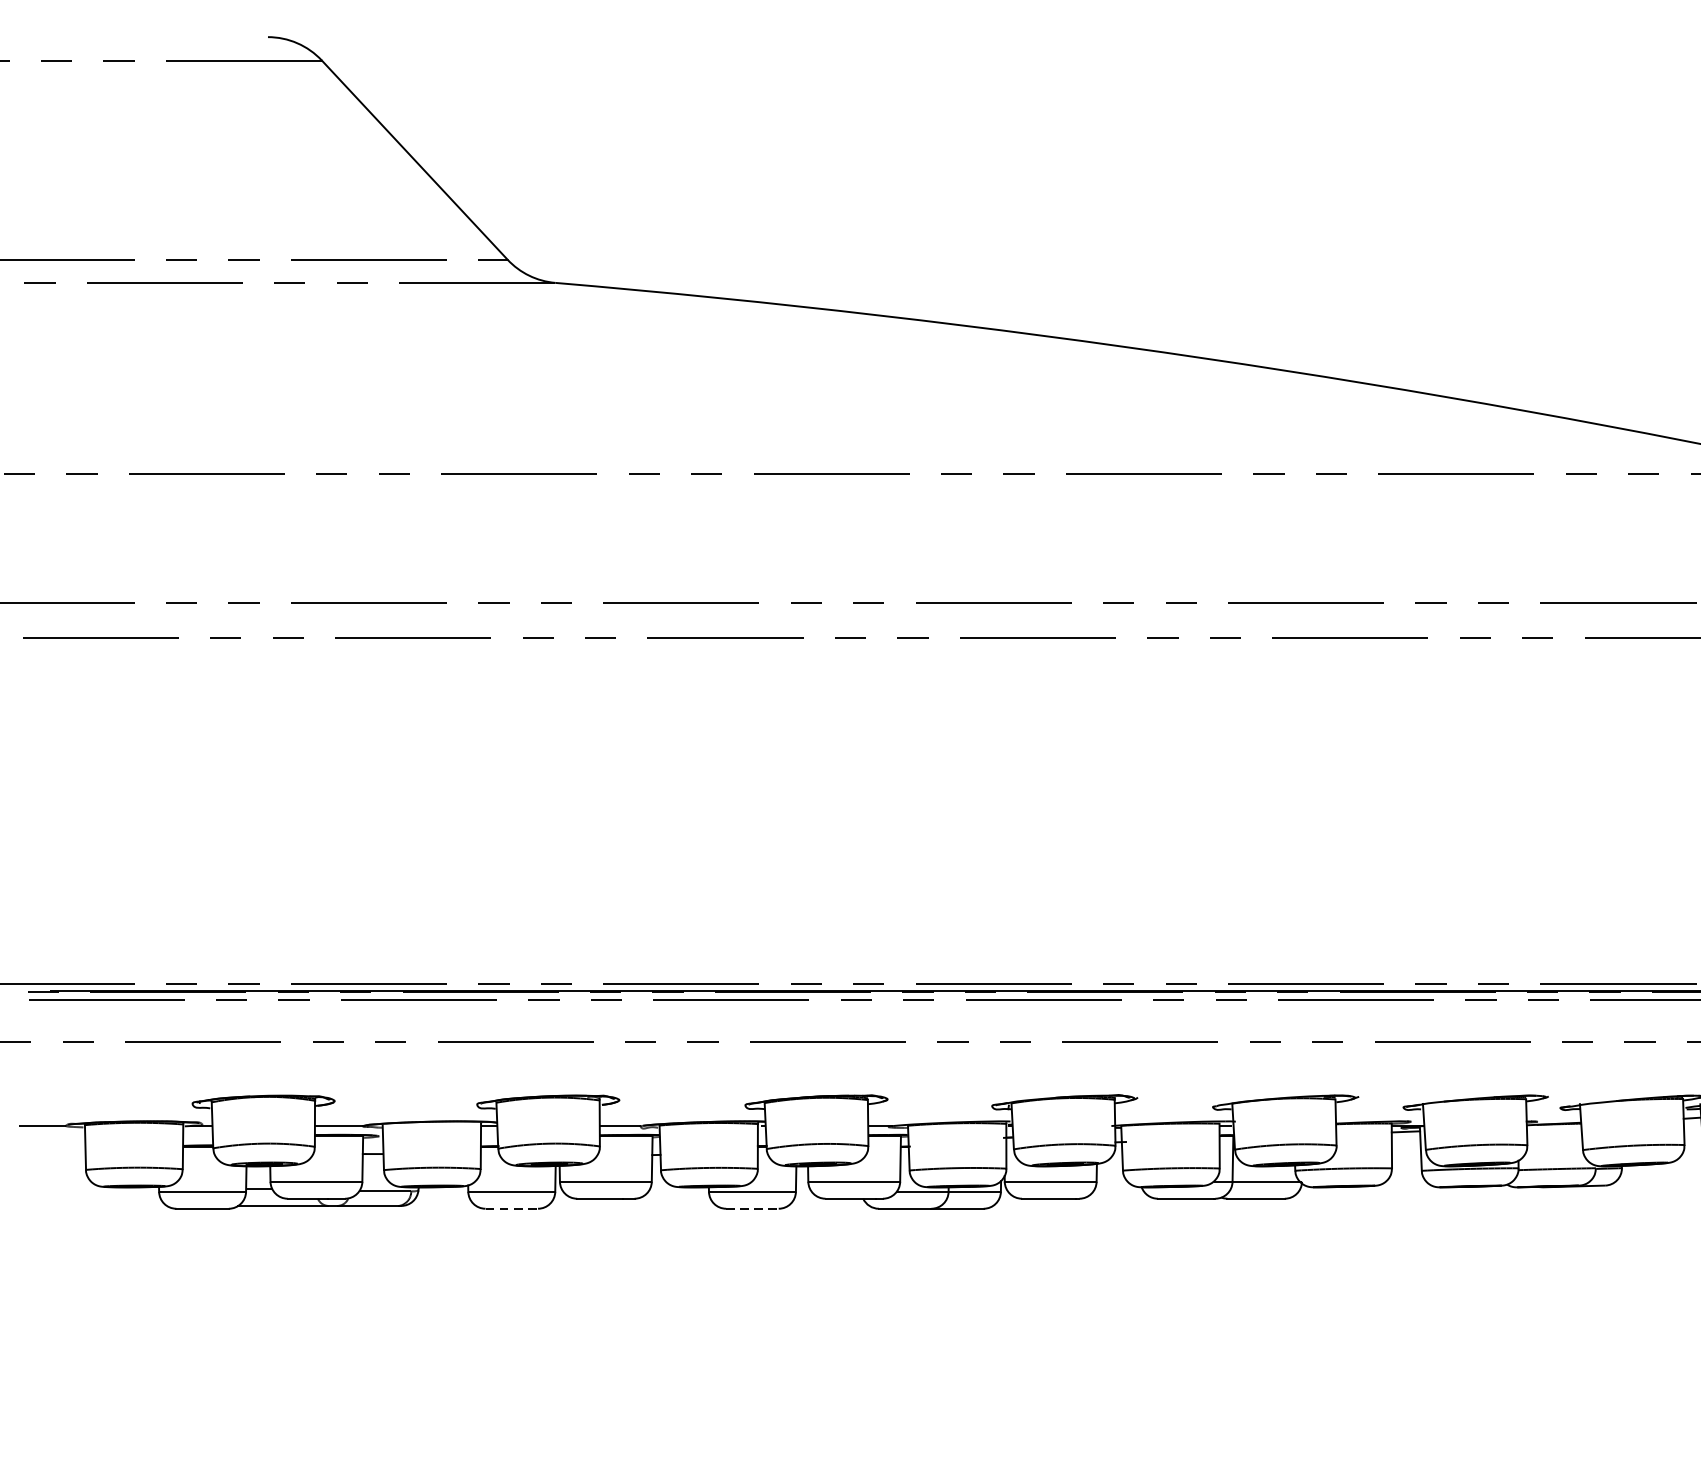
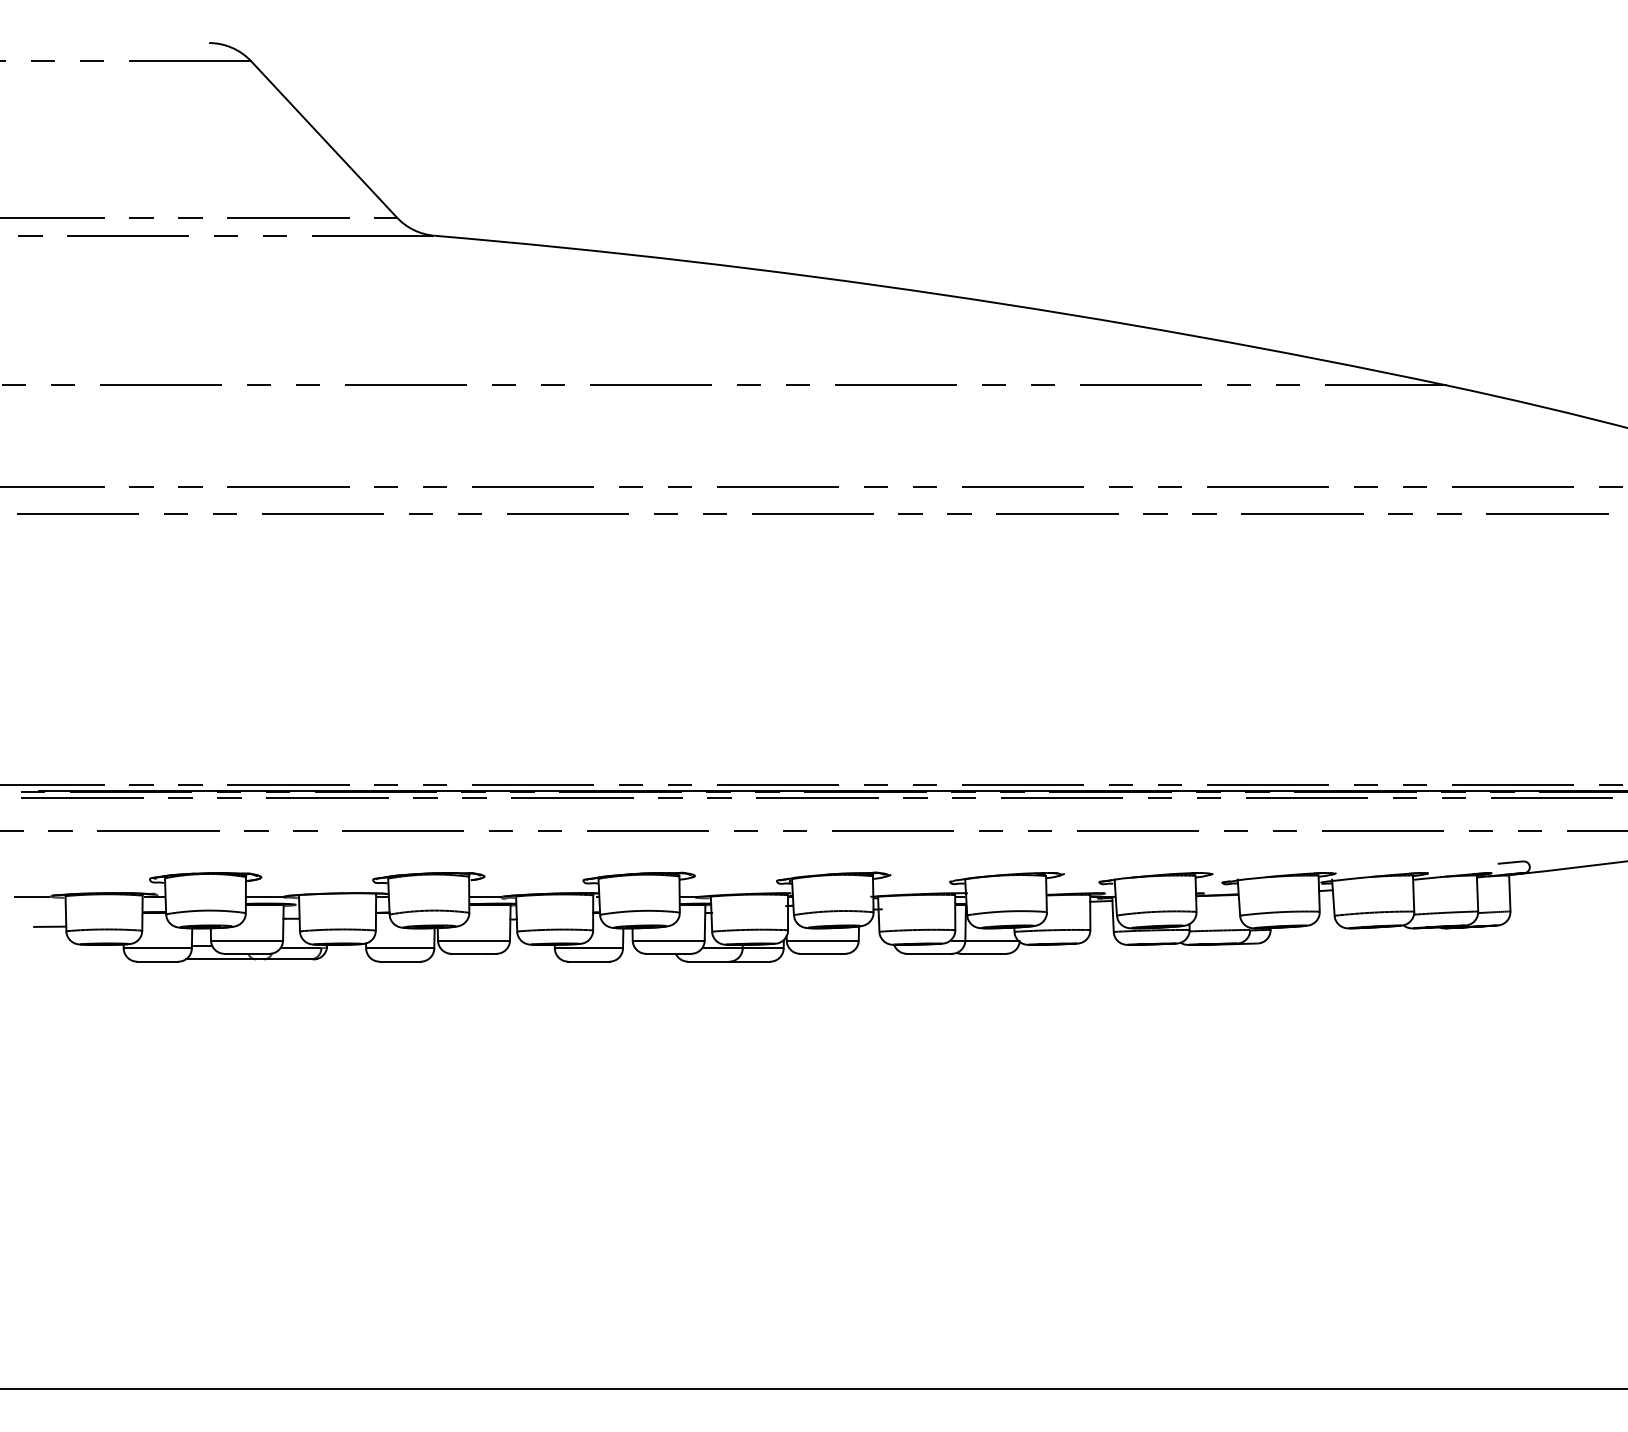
line: (65, 1163) -> (50, 926), added
line: (512, 1208) -> (400, 961), dashed -> solid
line: (751, 1208) -> (588, 961), dashed -> solid

